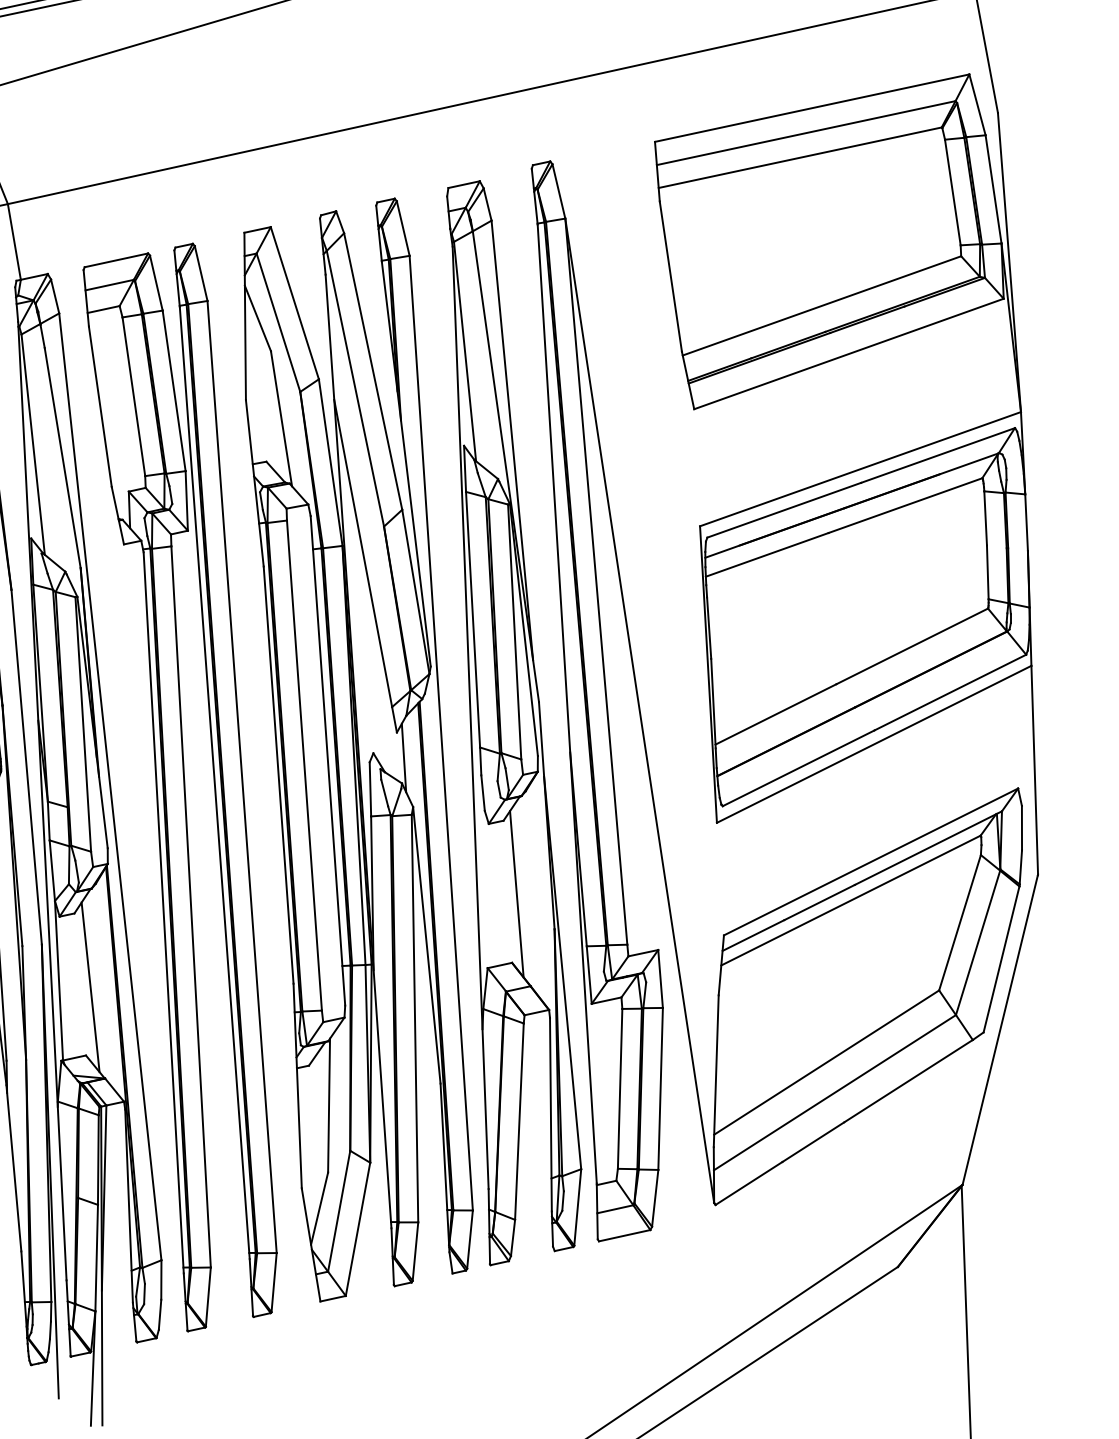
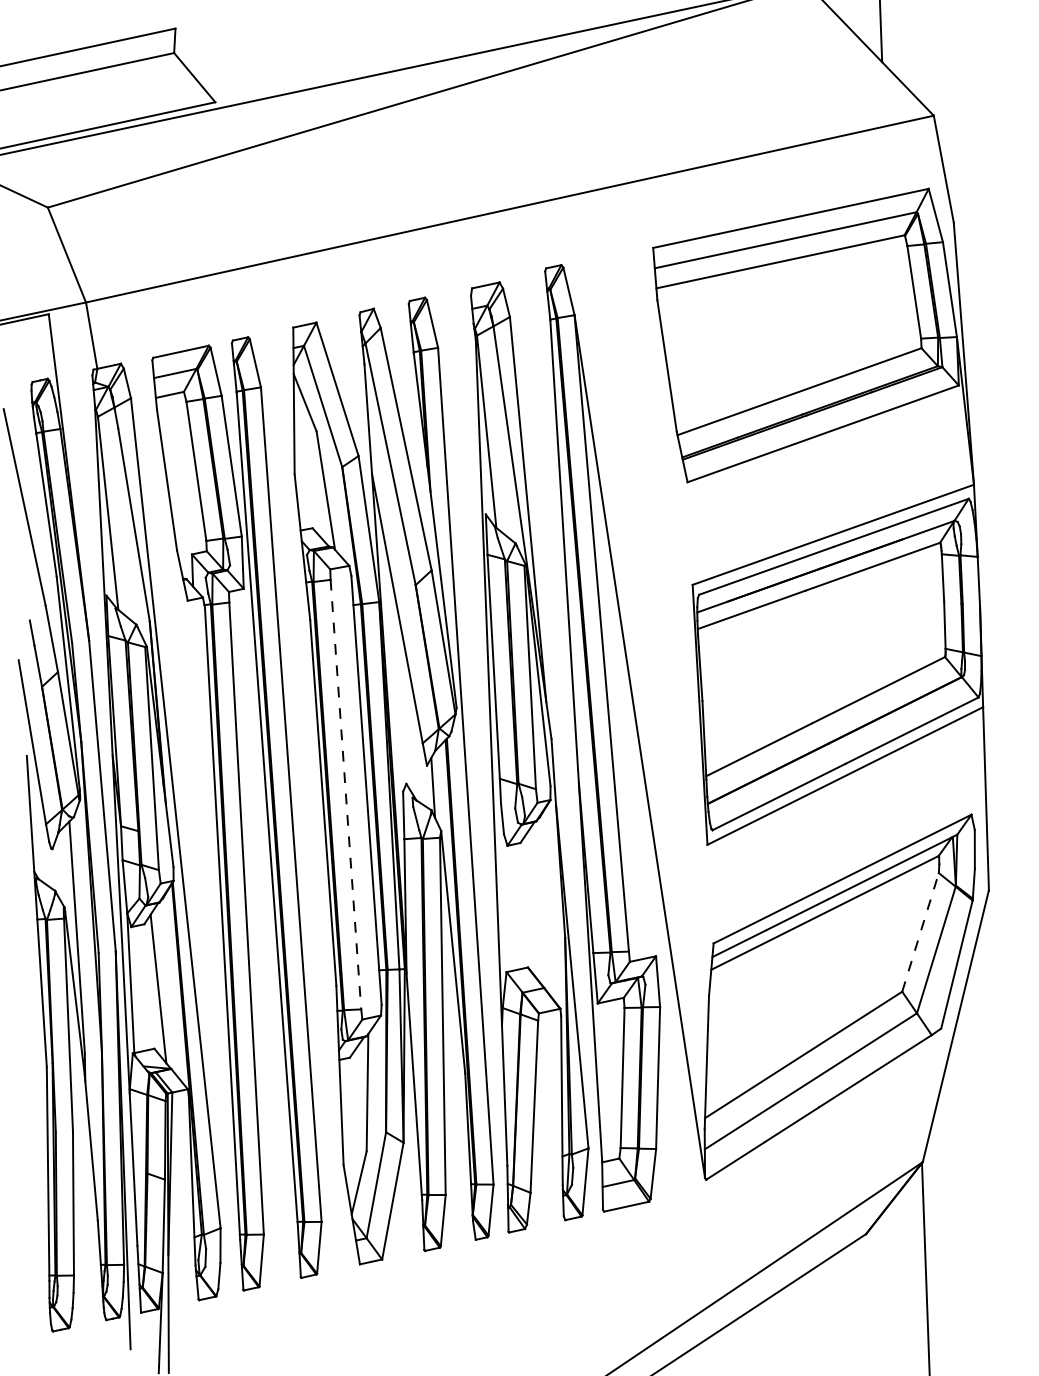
line: (303, 766) -> (345, 795), solid -> dashed
line: (517, 894) -> (532, 907), removed
line: (959, 921) -> (920, 931), solid -> dashed

